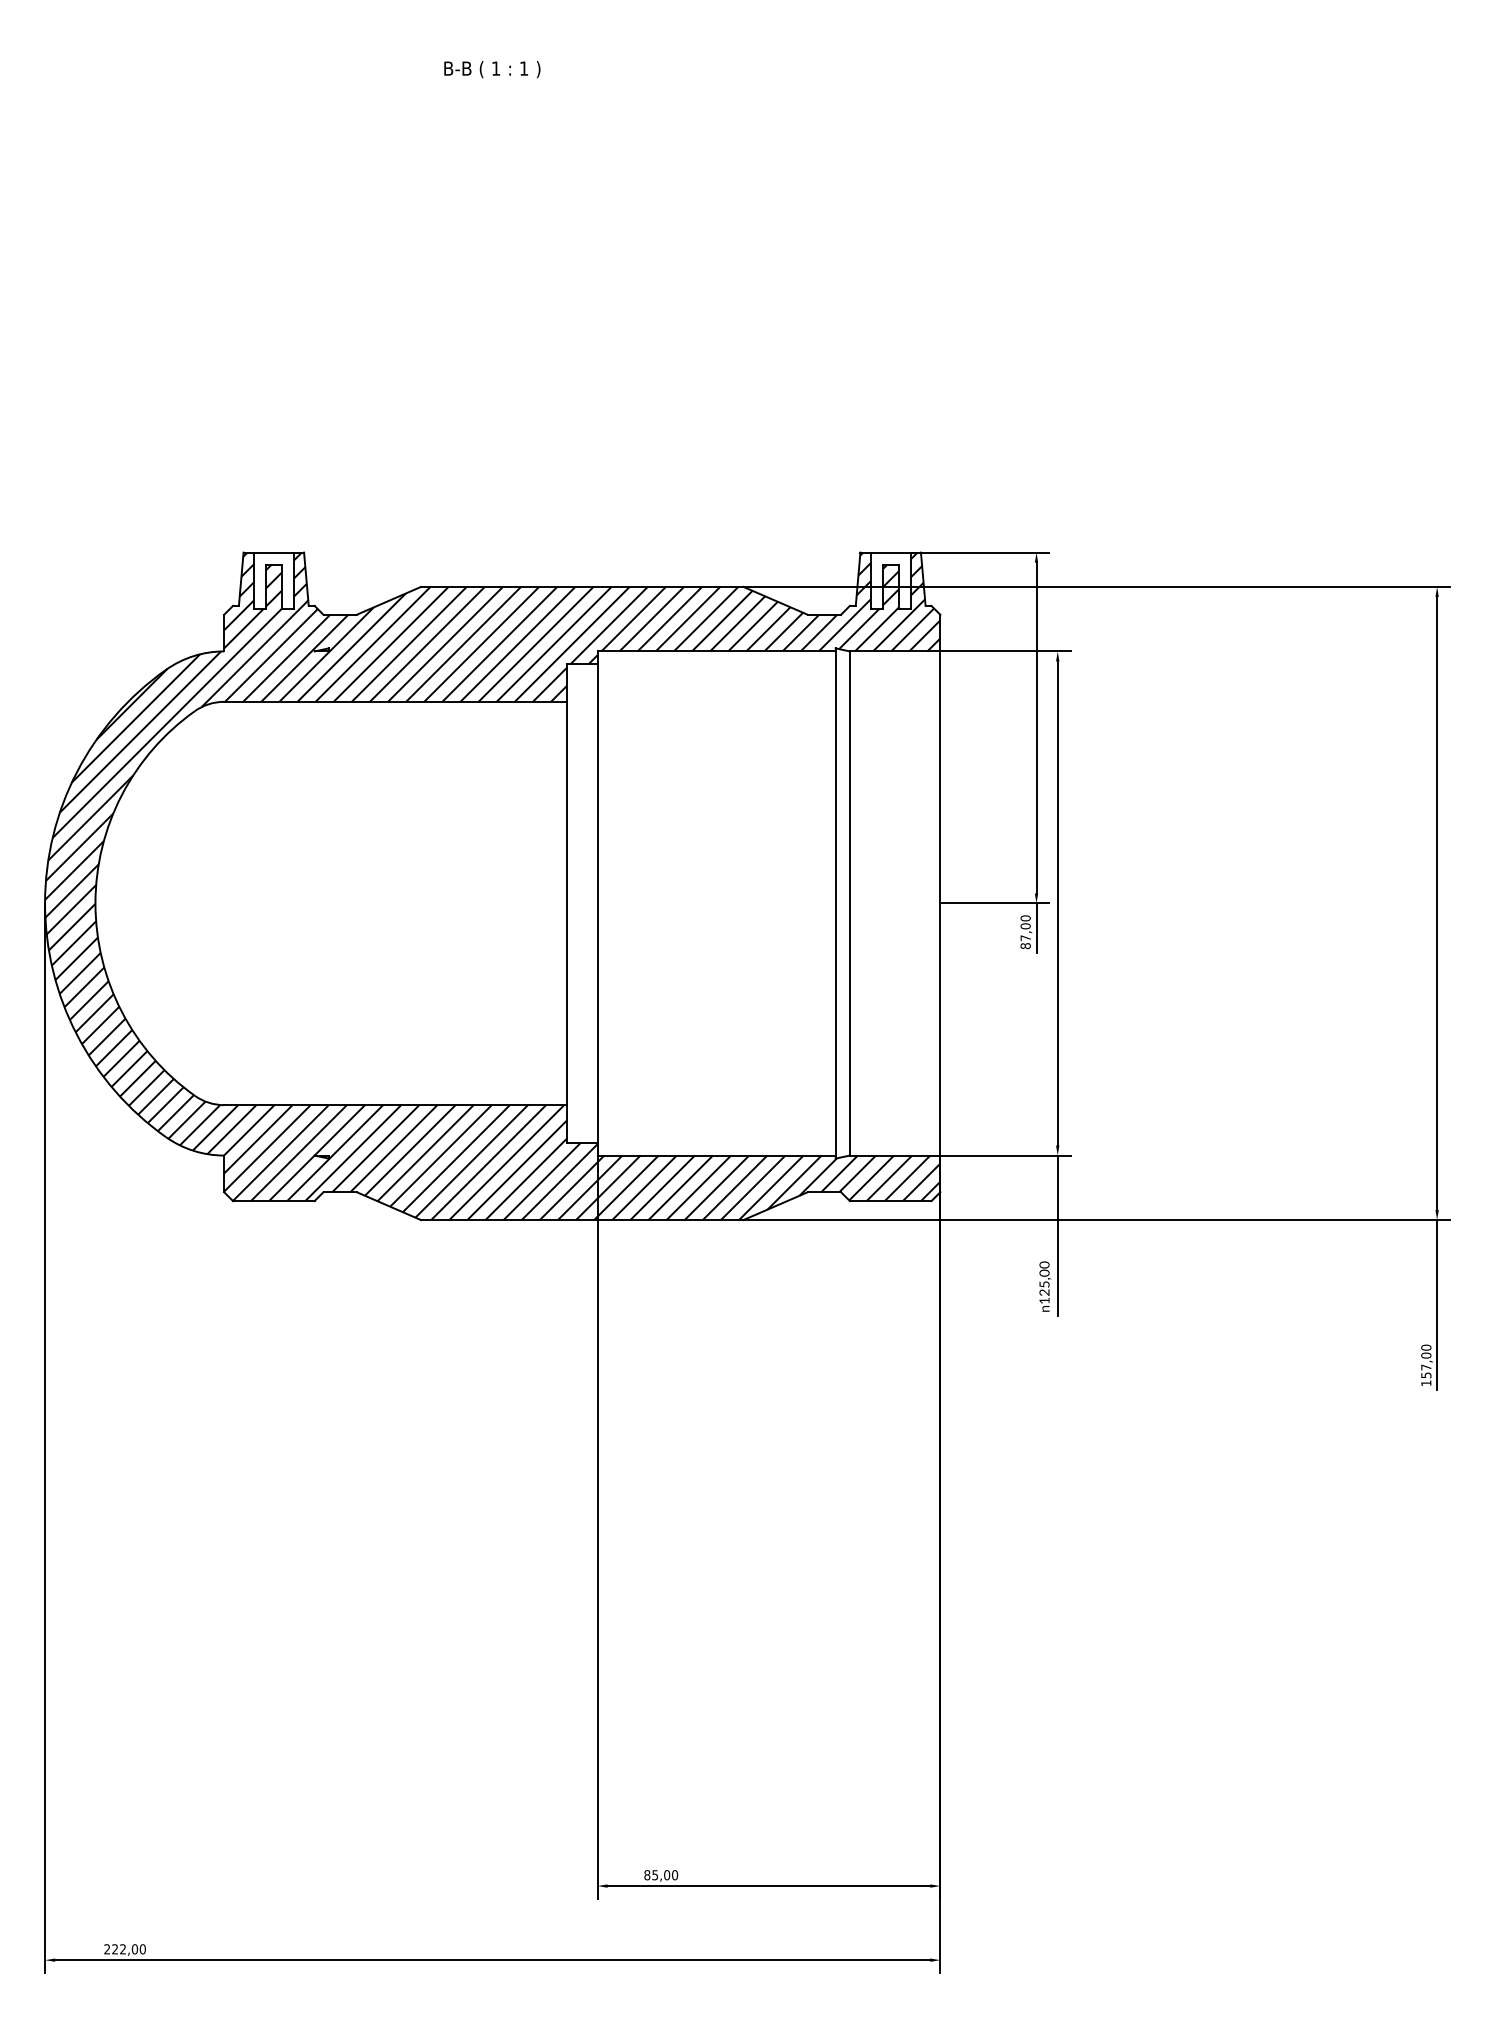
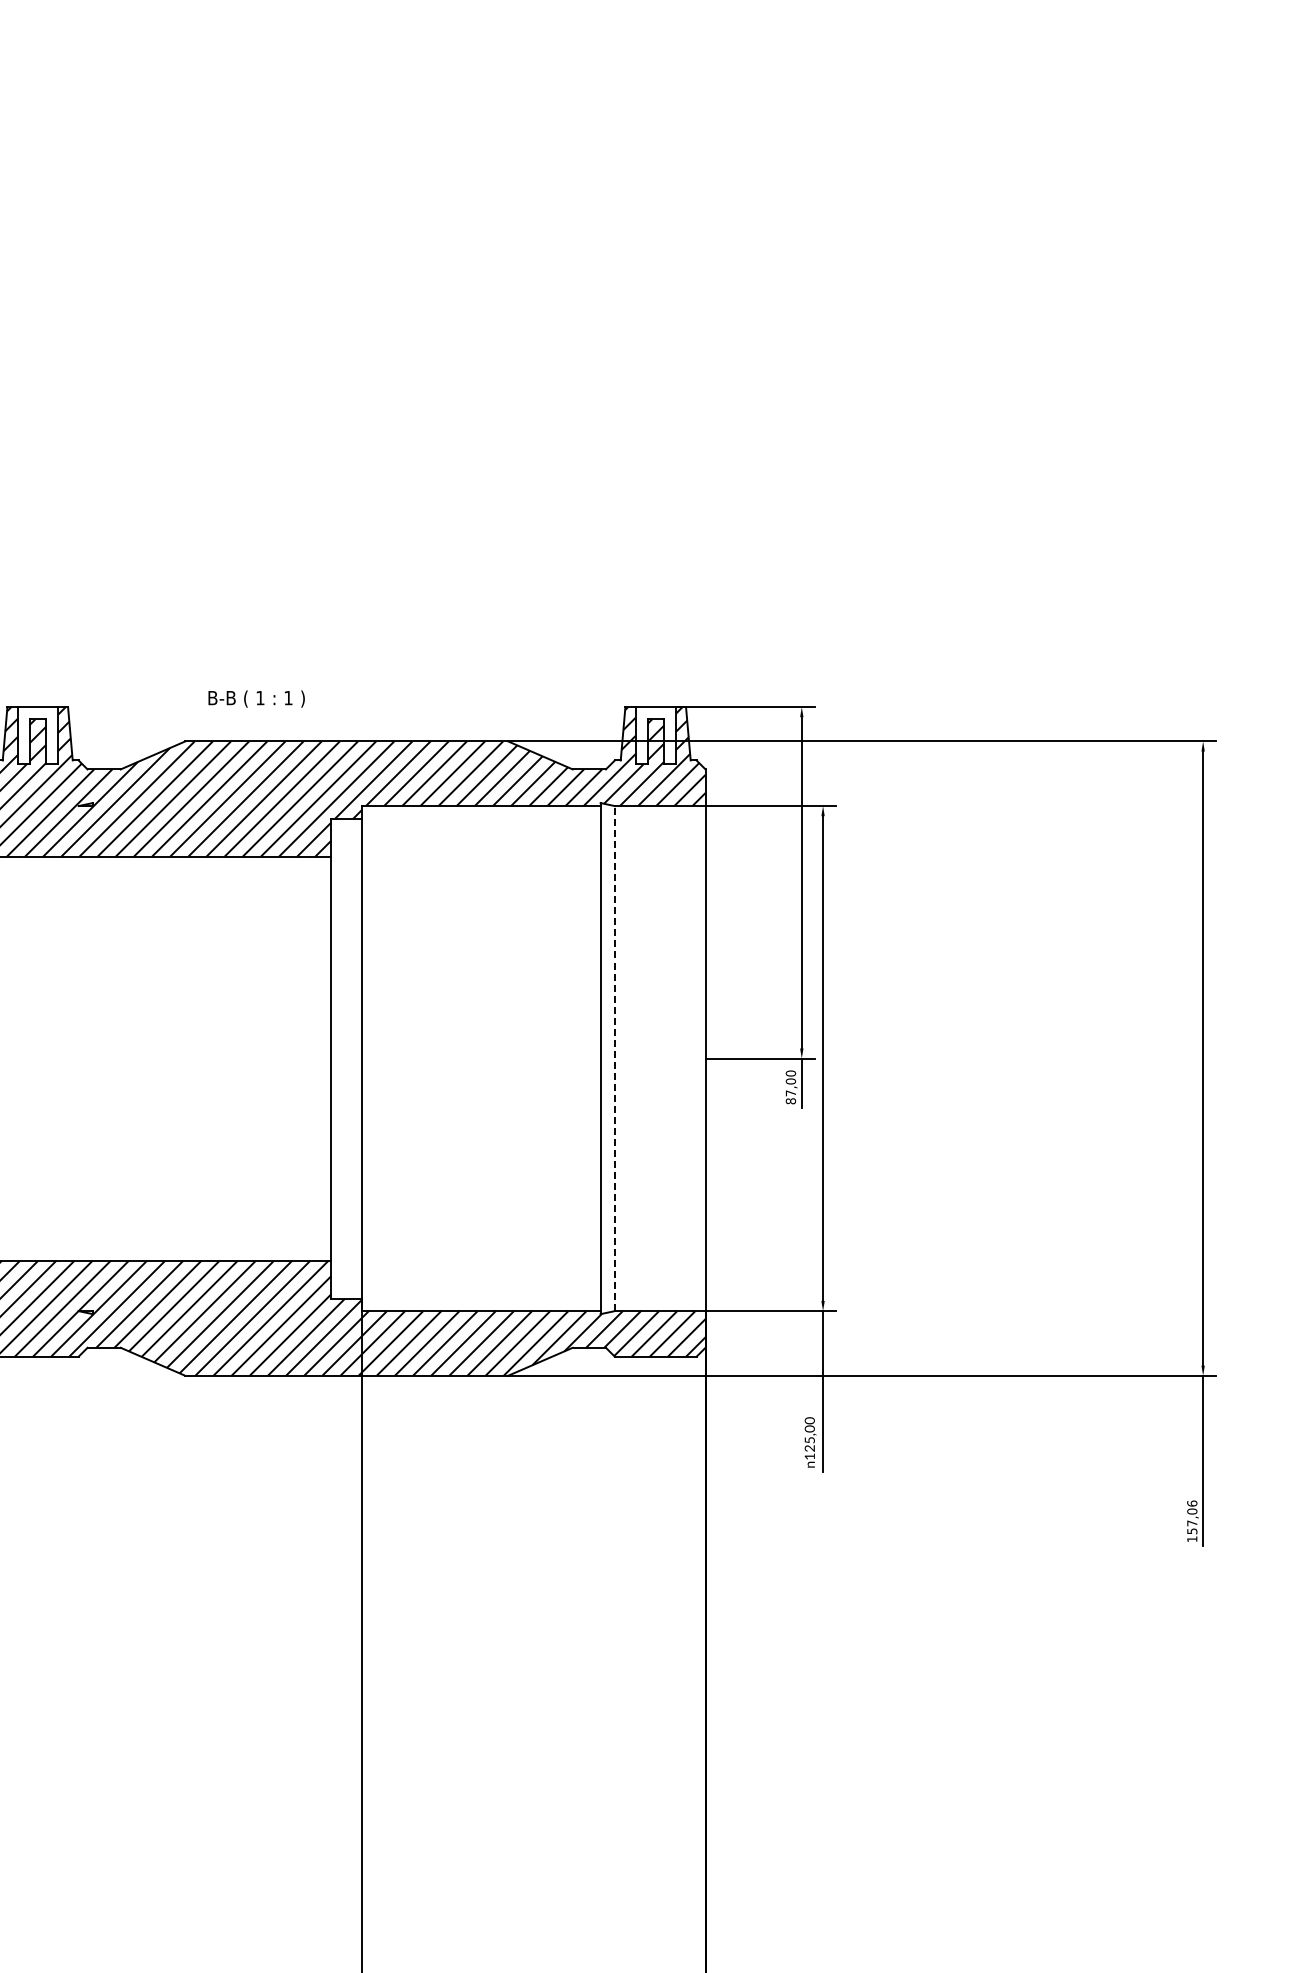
text: (492, 69) -> (256, 698), moved
line: (849, 903) -> (614, 1058), solid -> dashed
text: (1426, 1347) -> (1192, 1503), 157,00 -> 157,06

